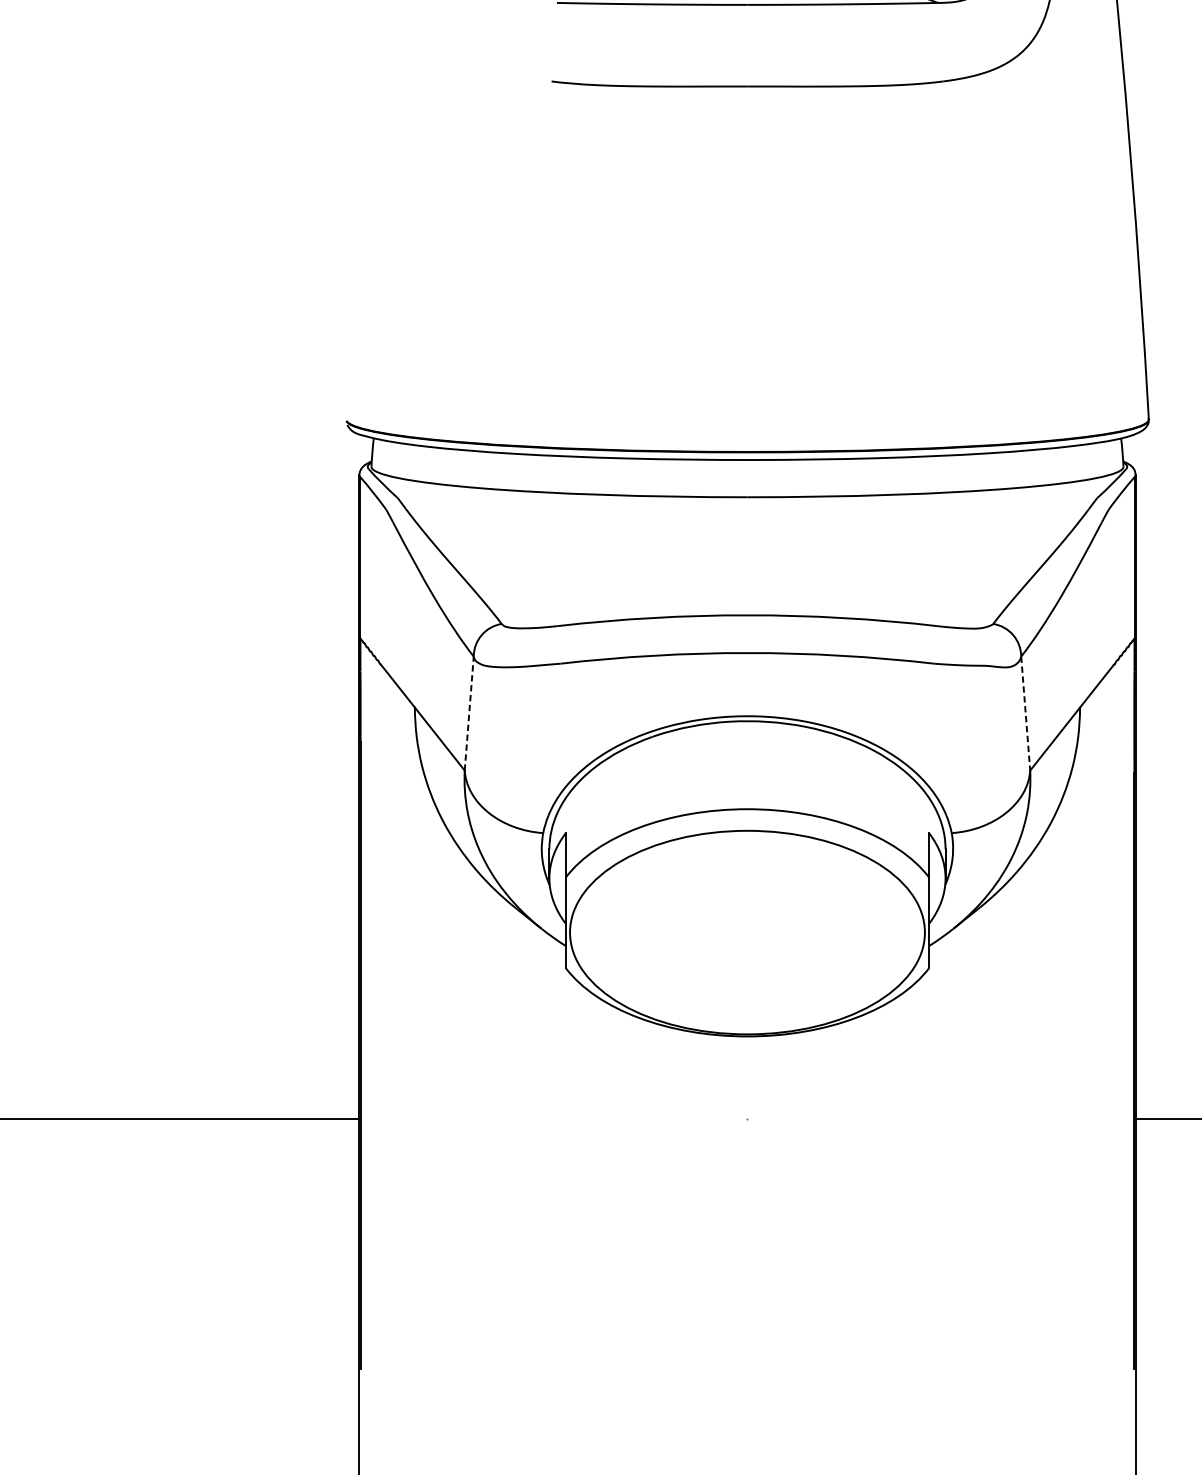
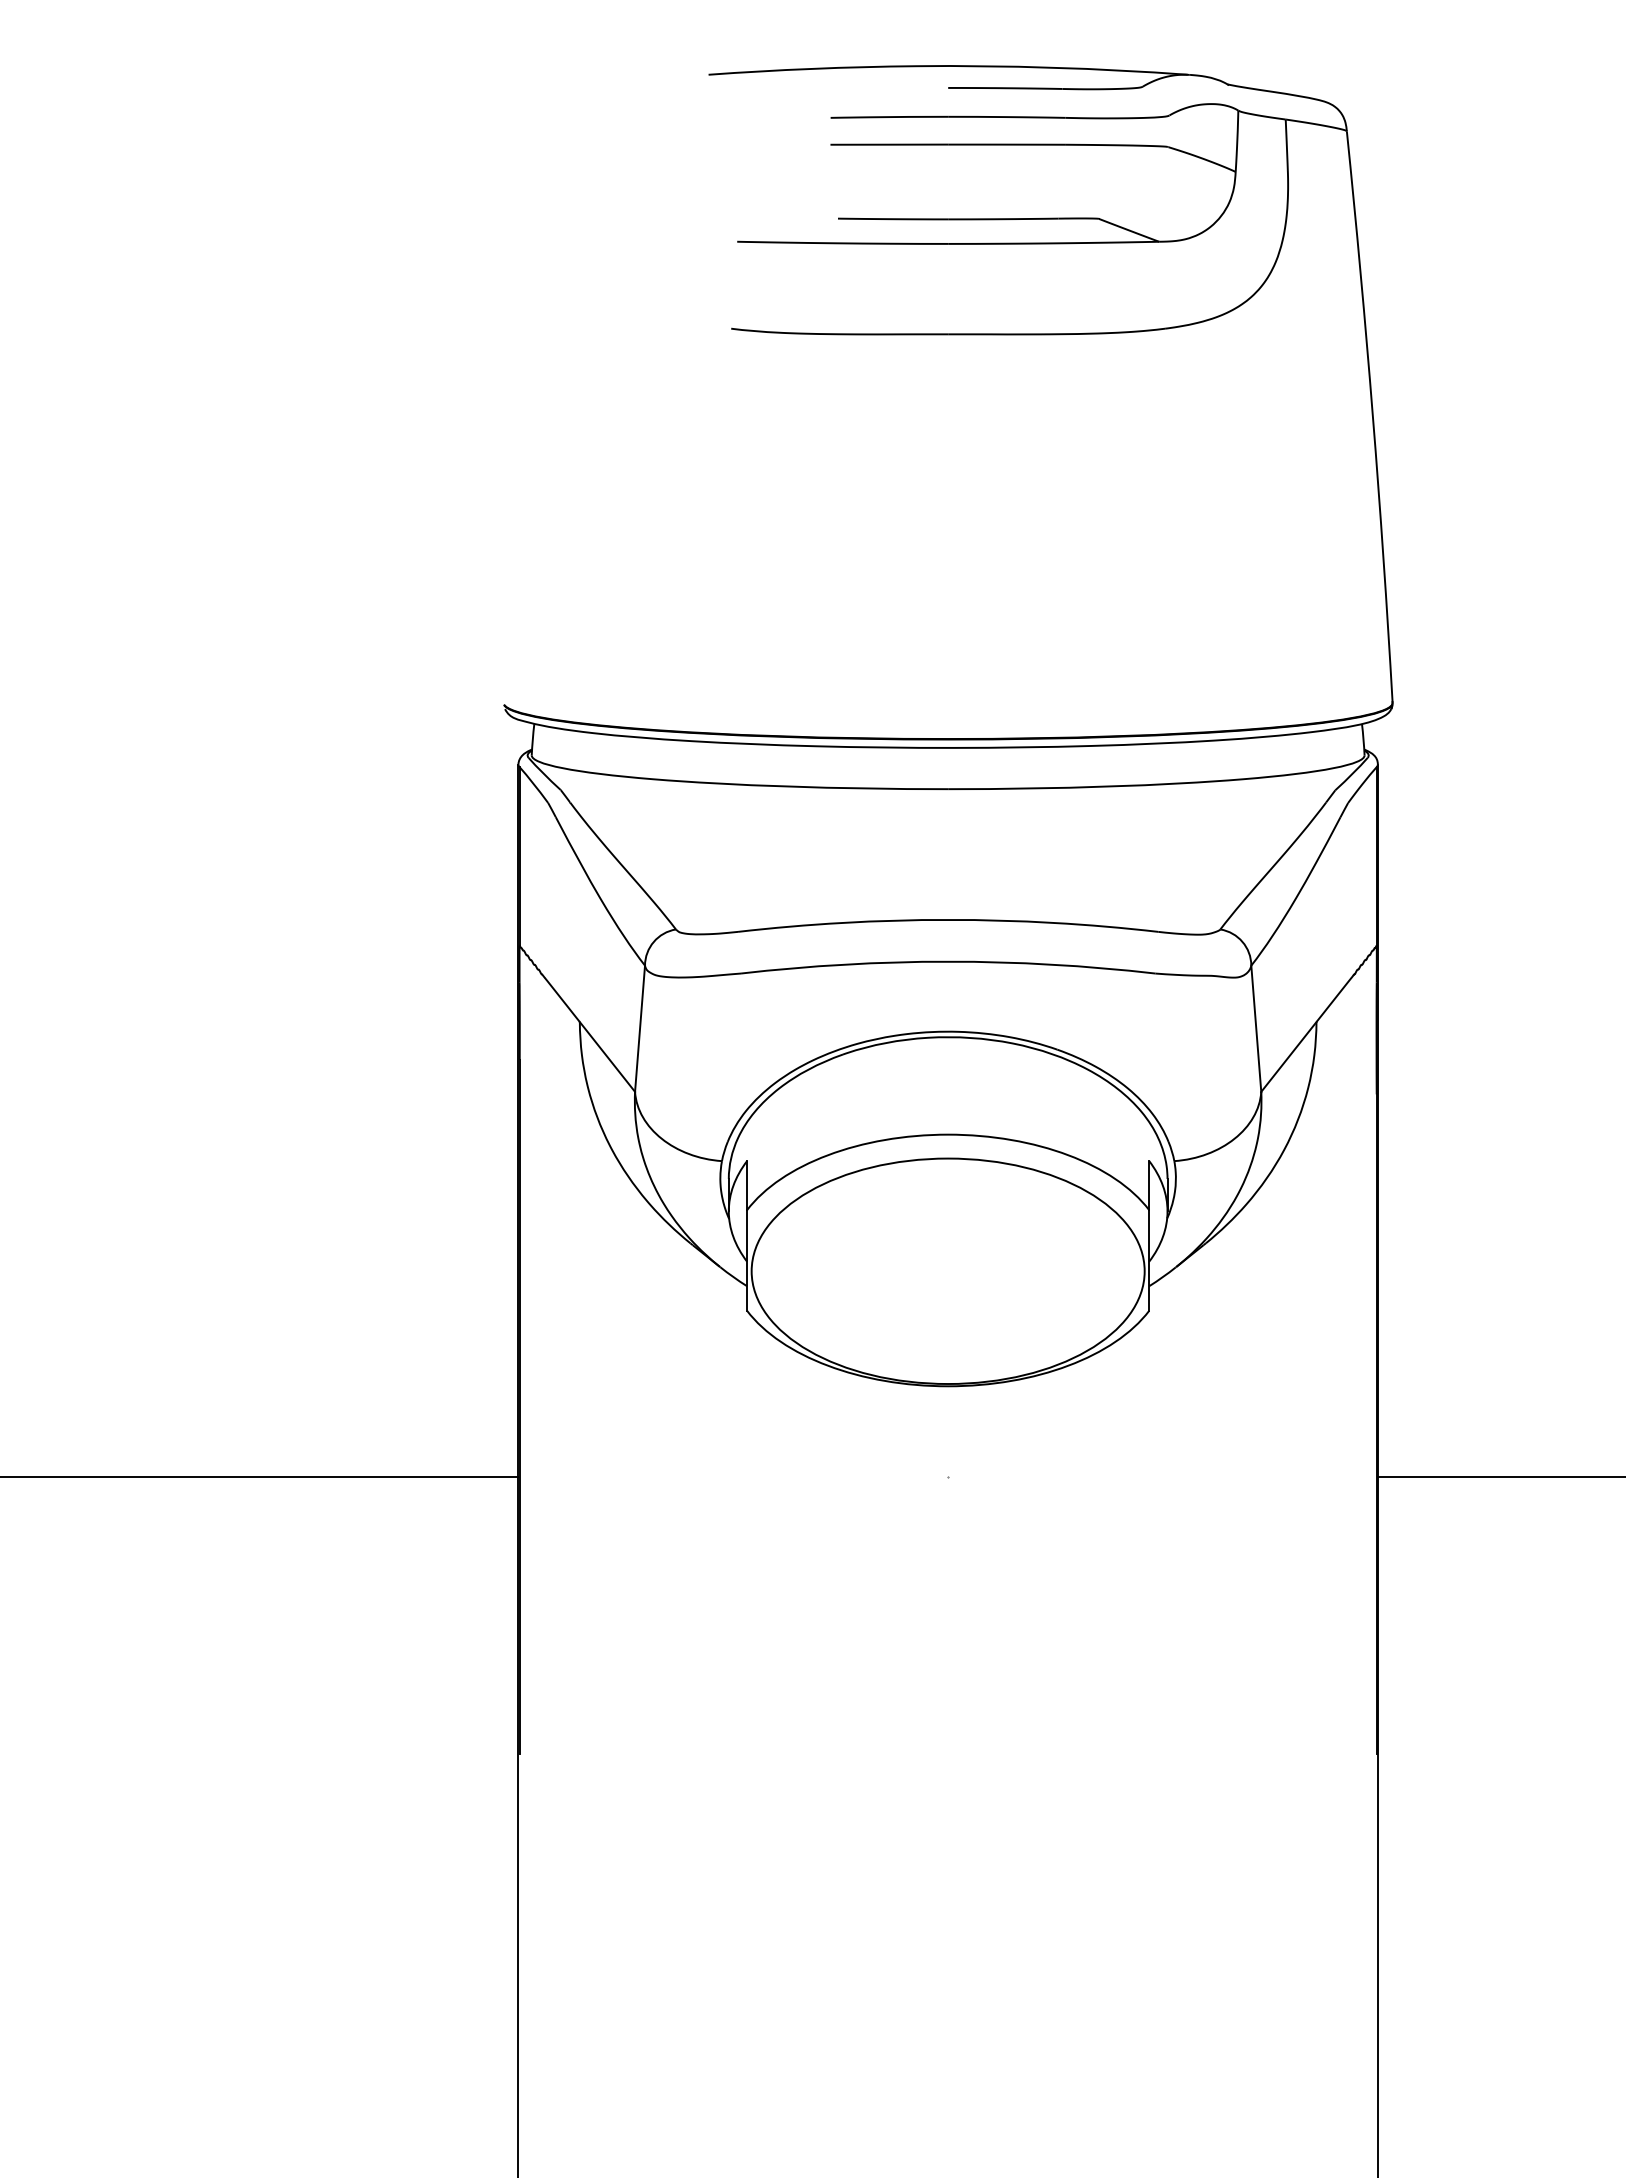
line: (469, 713) -> (640, 1028), dashed -> solid
line: (1025, 714) -> (1256, 1029), dashed -> solid

